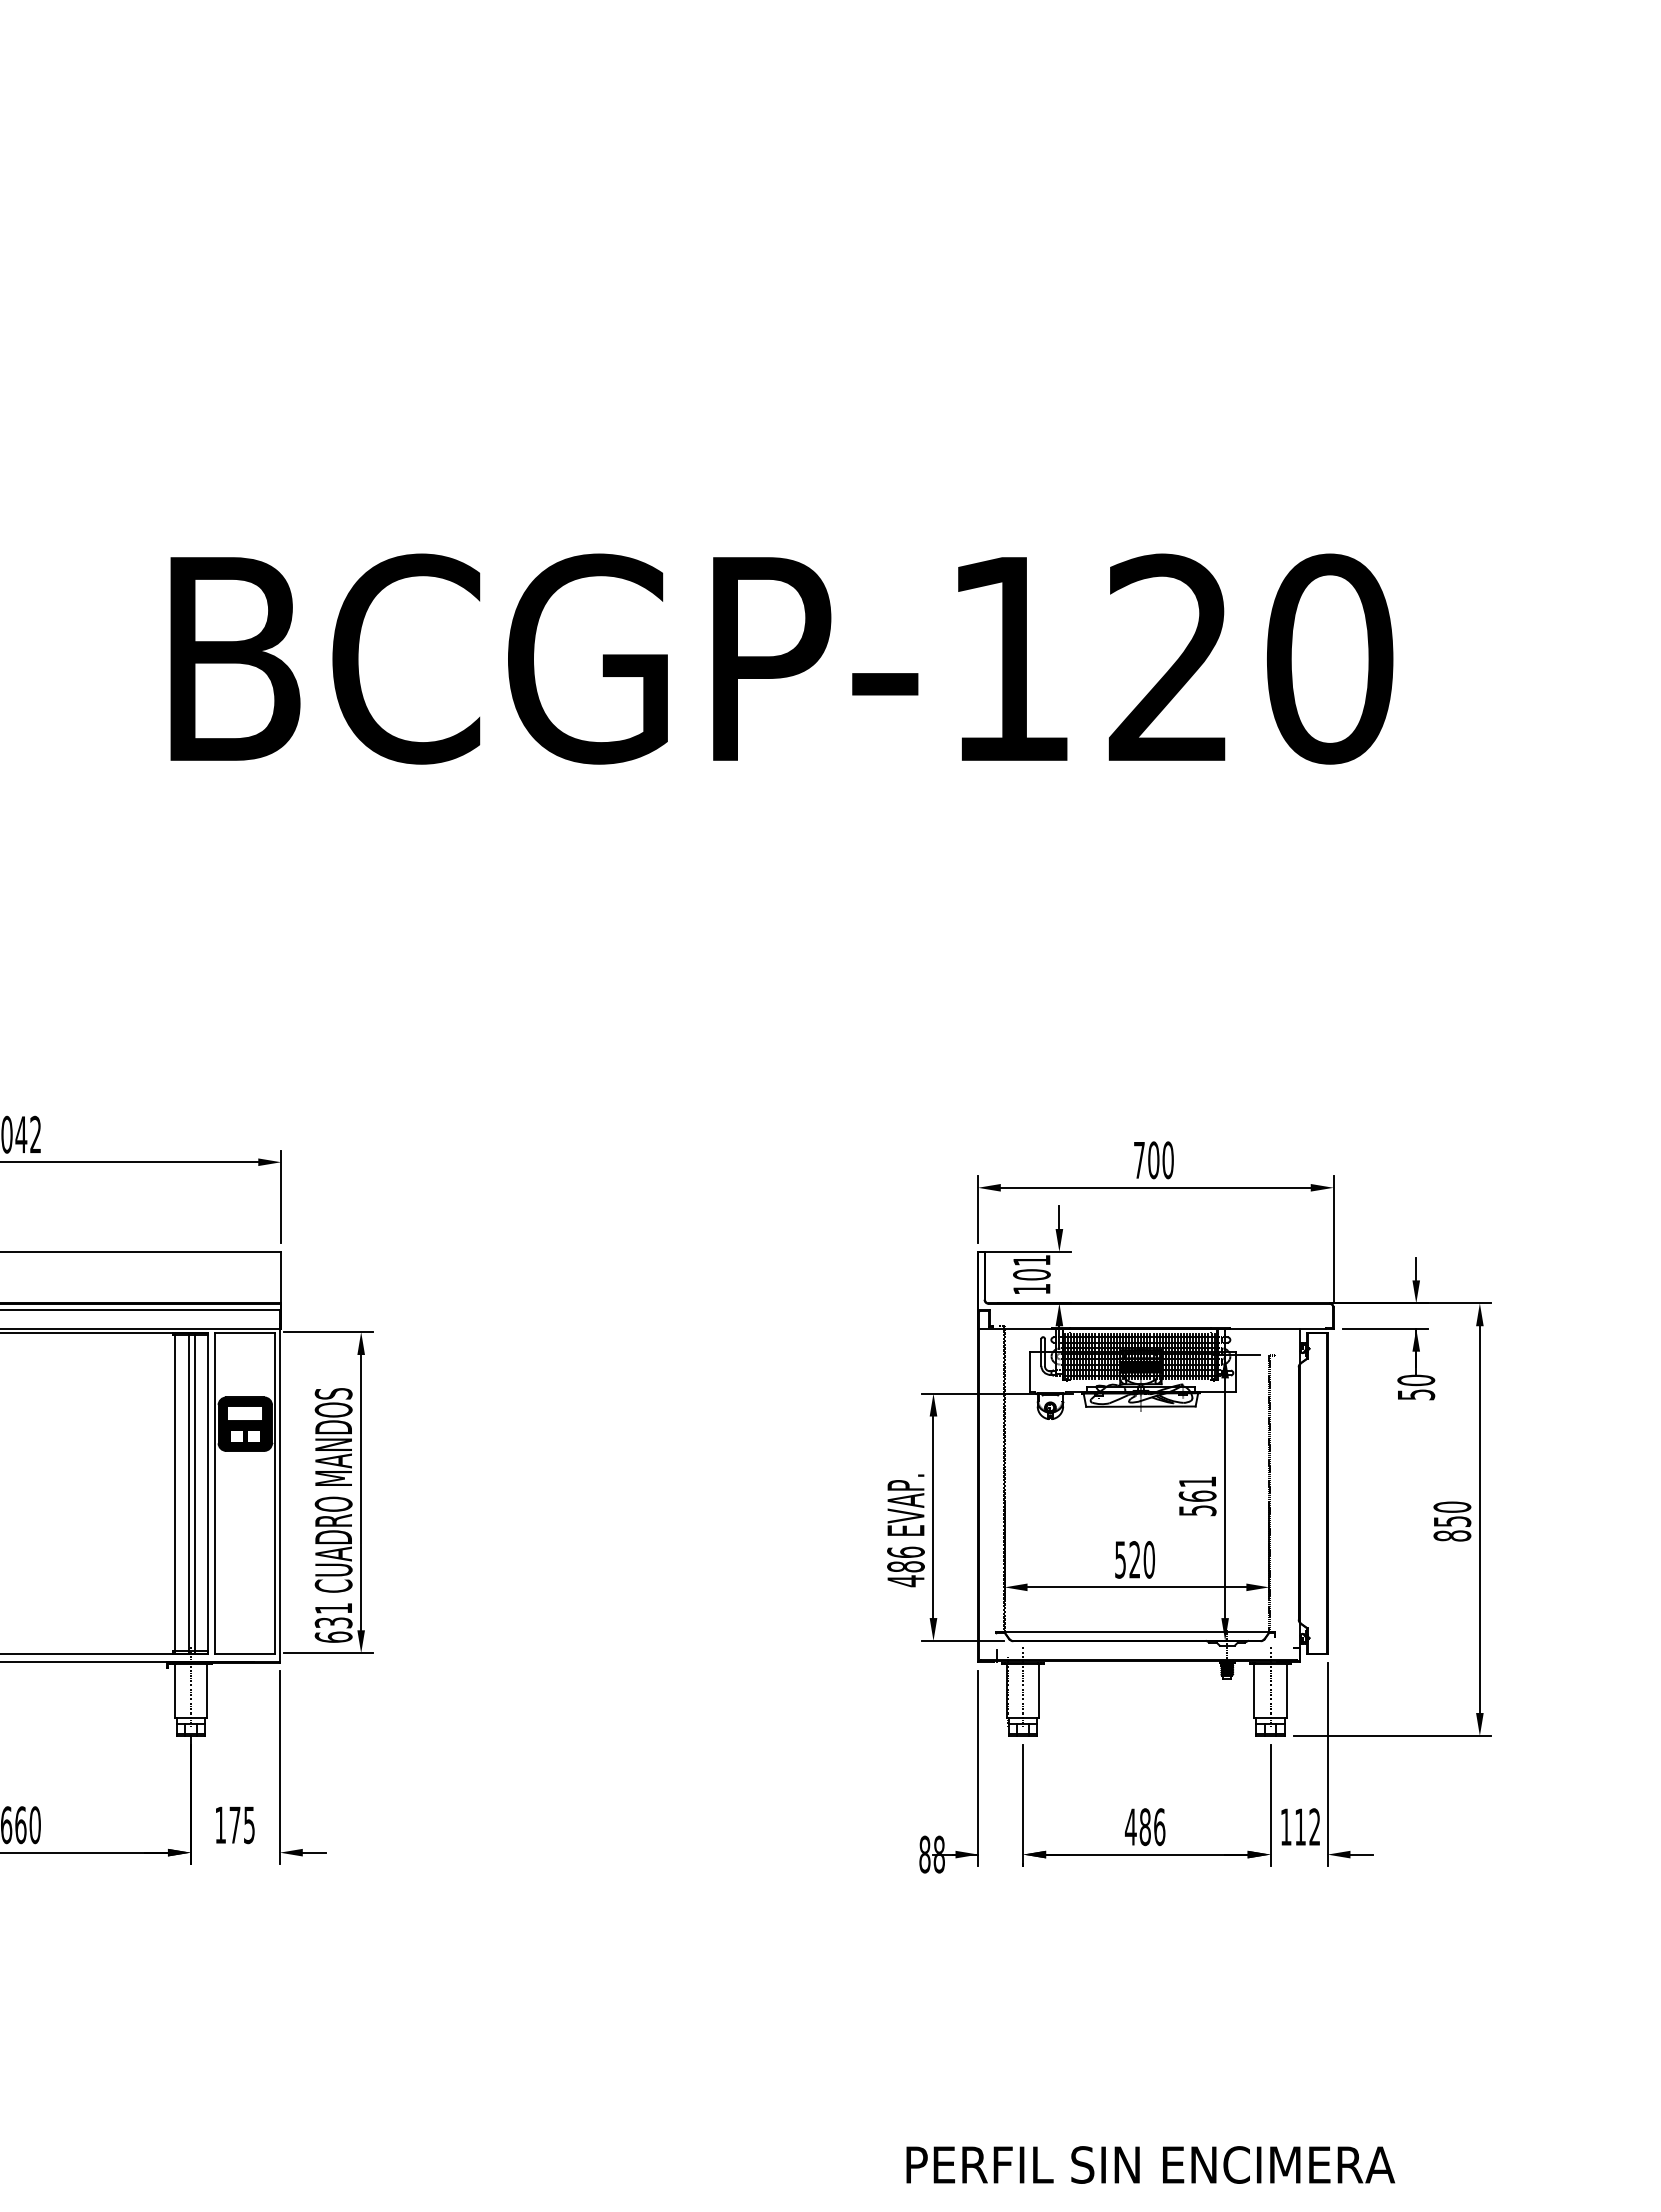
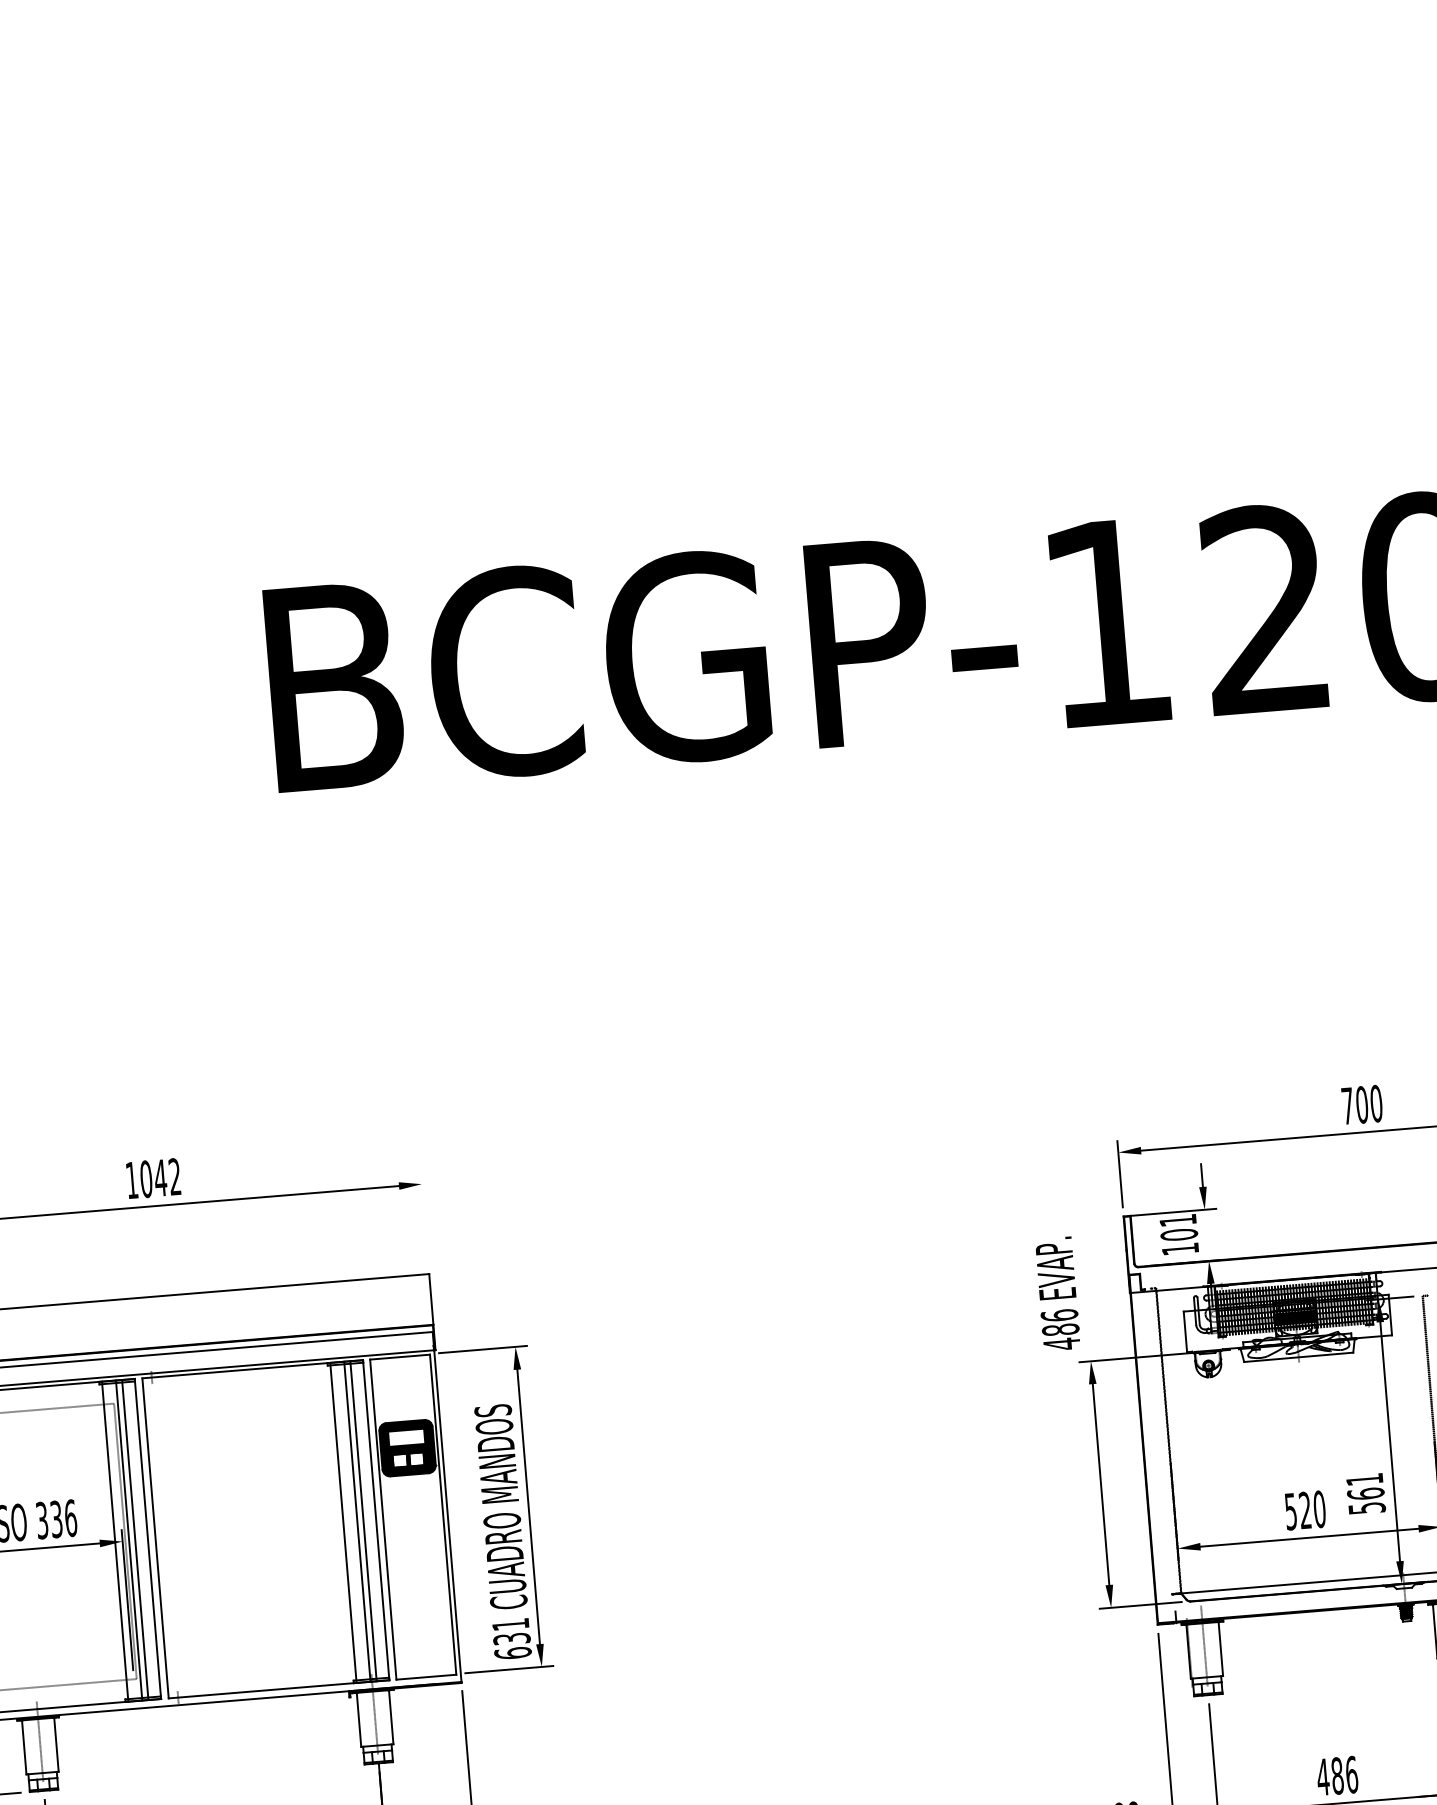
text: (1153, 1160) -> (1361, 1105), moved
line: (281, 1196) -> (424, 1218), removed
text: (1197, 1496) -> (1365, 1494), moved
text: (905, 1530) -> (1057, 1293), moved

